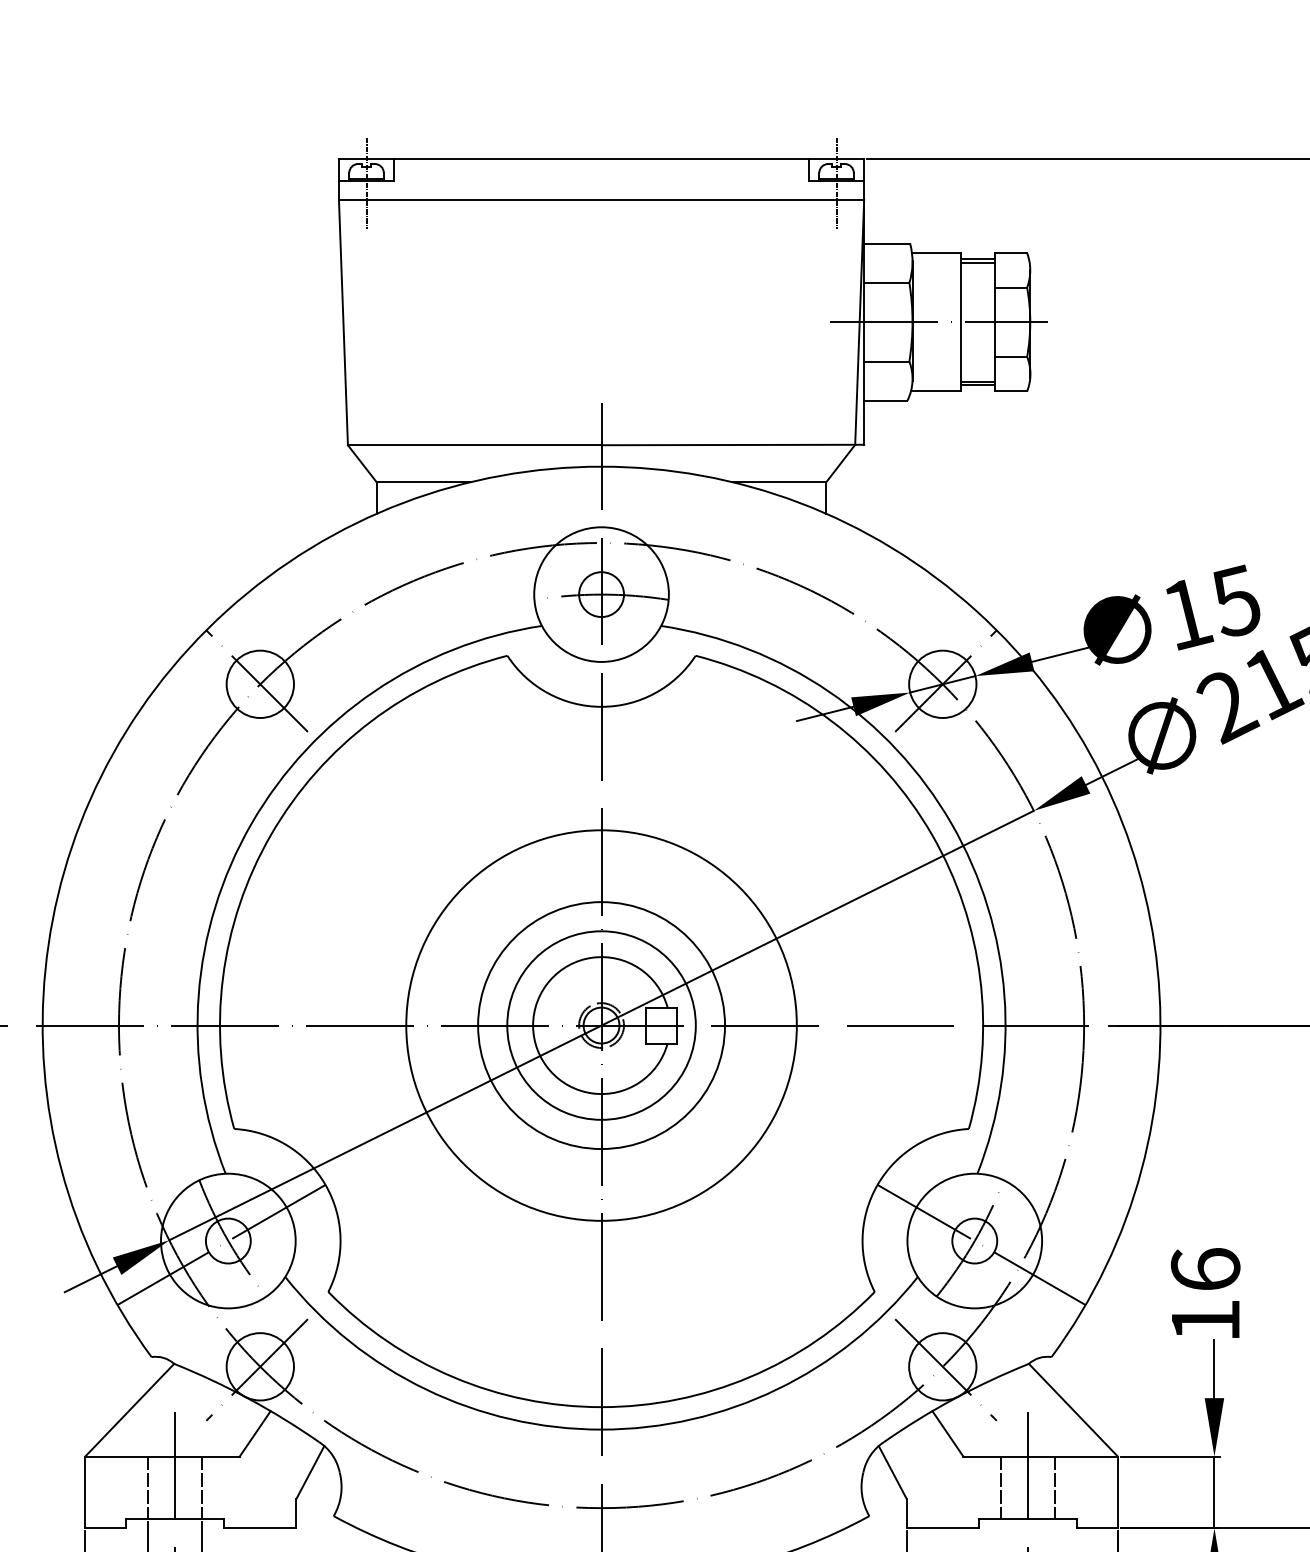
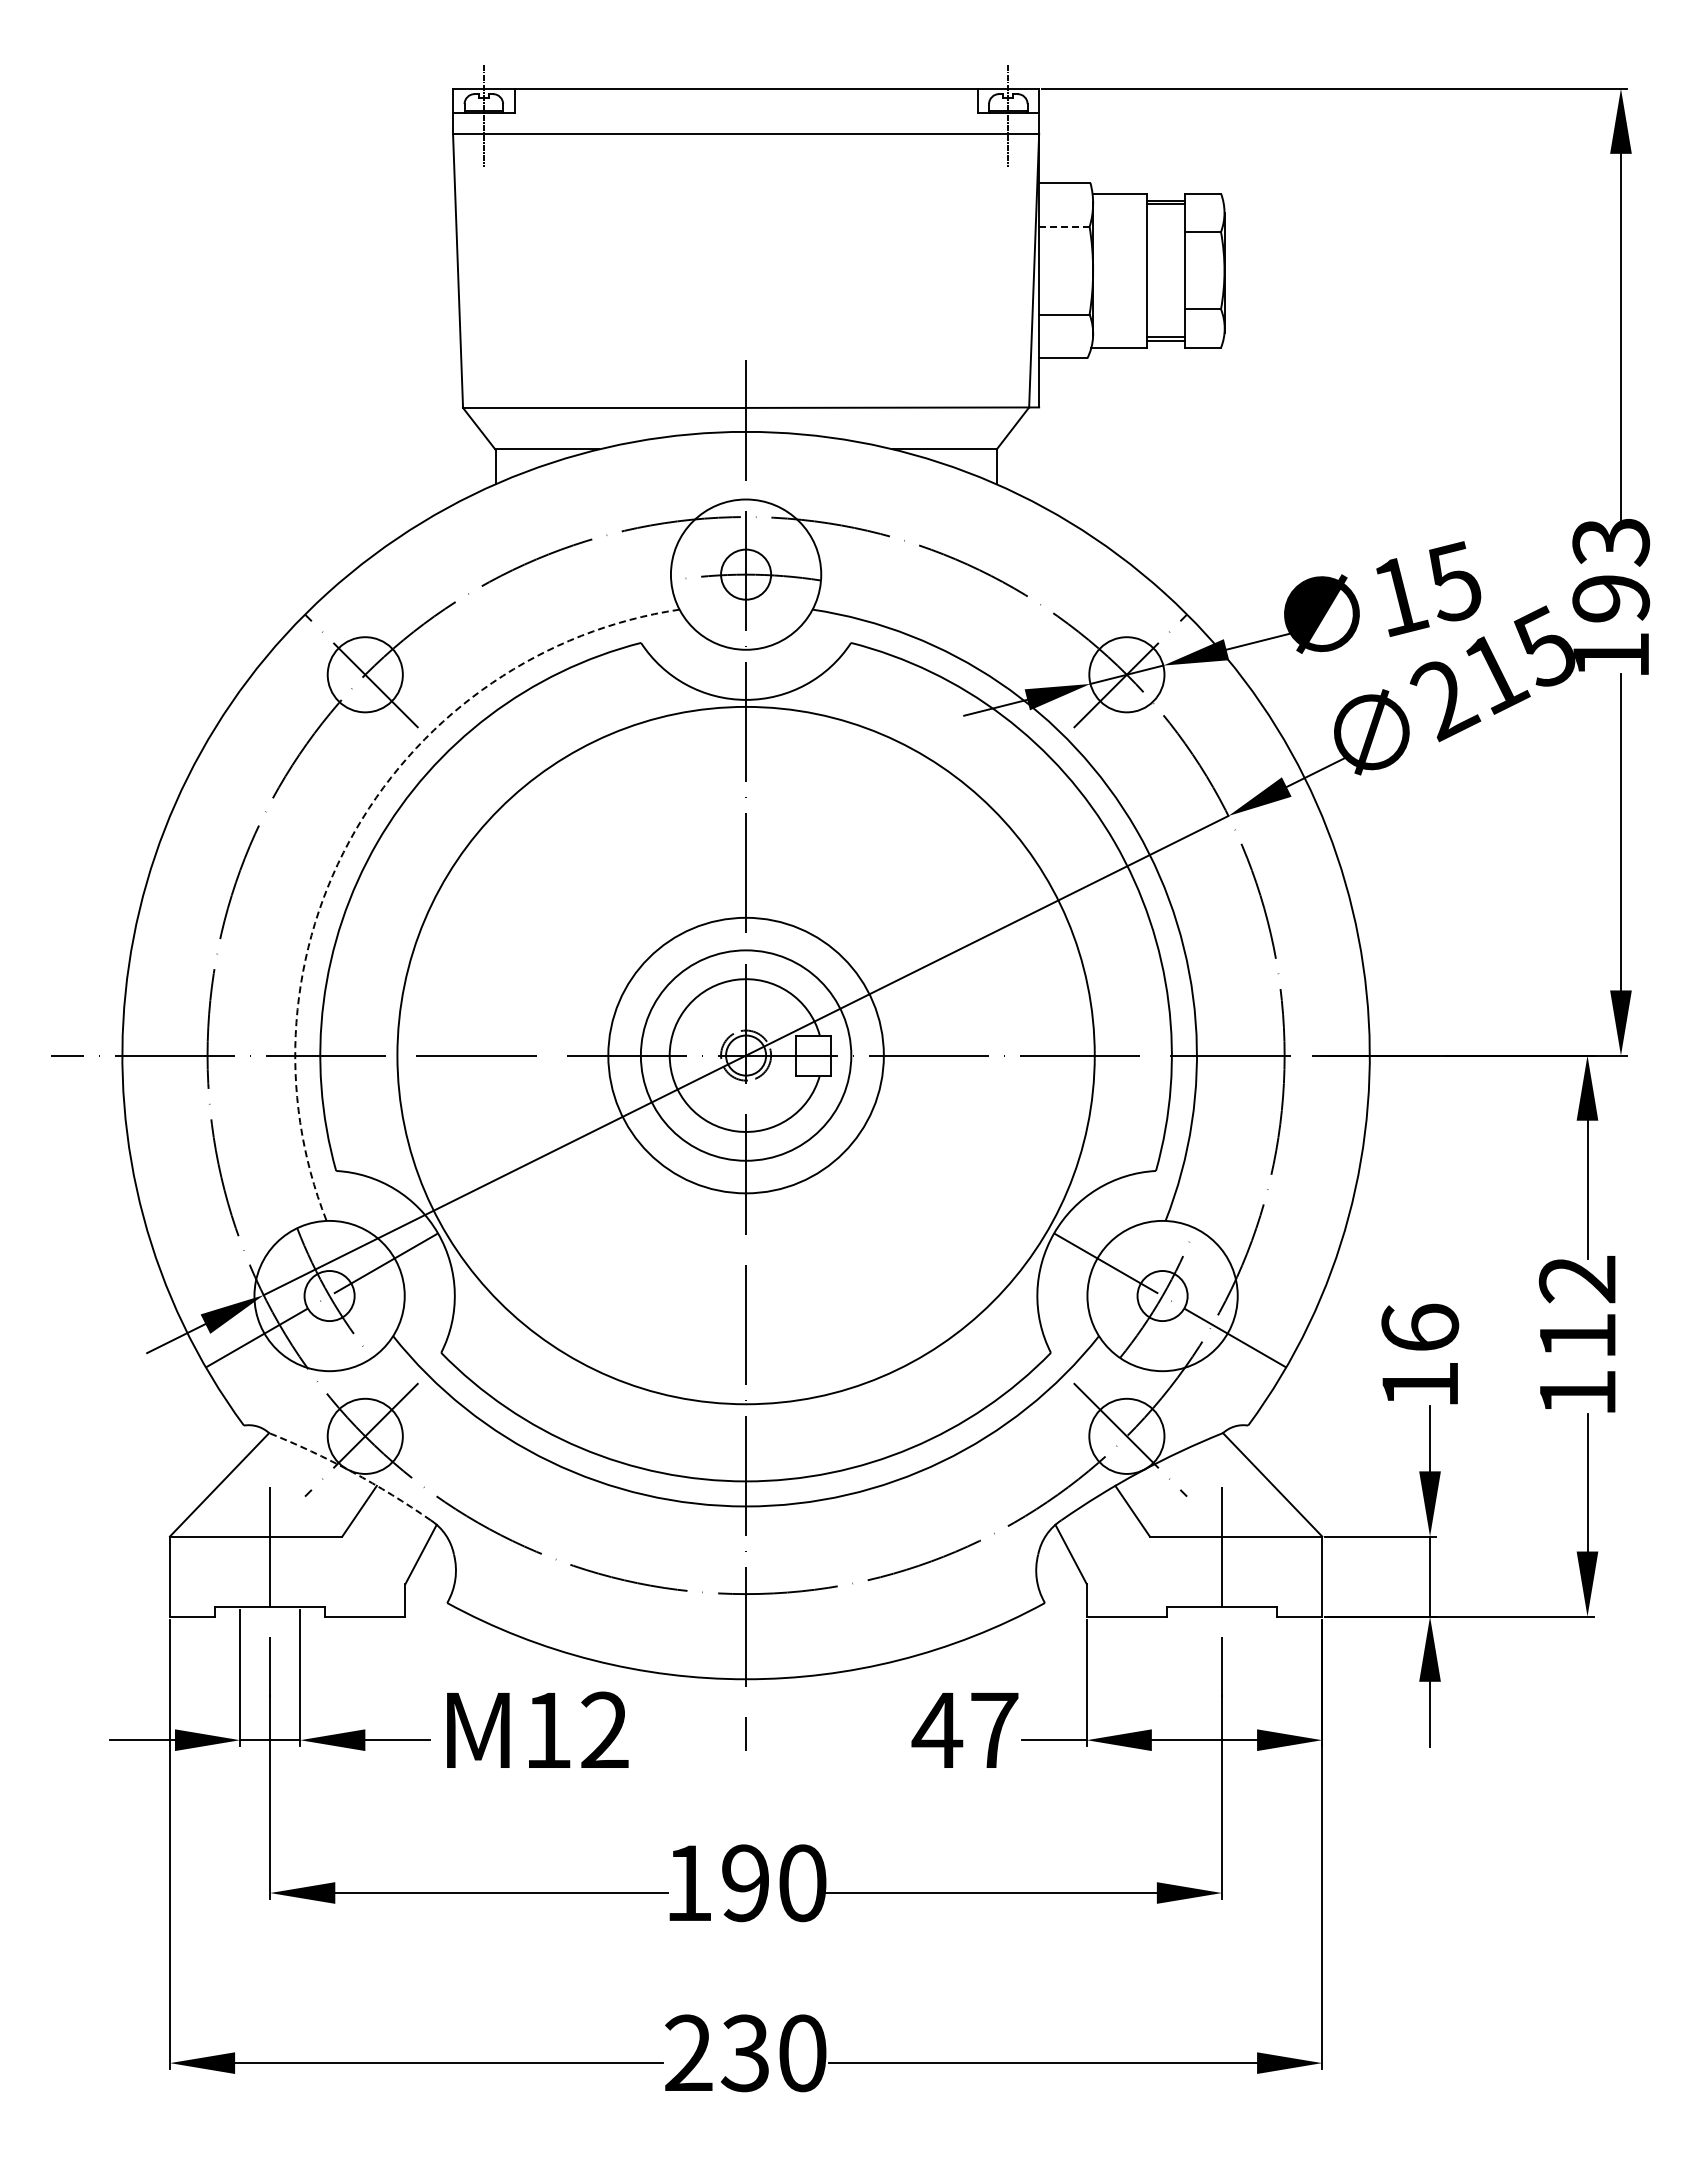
line: (886, 282) -> (1064, 226), solid -> dashed
line: (938, 322) -> (1122, 270), removed
arc: (251, 823) -> (355, 830), solid -> dashed
circle: (601, 1025) -> (746, 1055), size x1.6
arc: (248, 1399) -> (352, 1472), solid -> dashed
line: (148, 1487) -> (240, 1571), removed
line: (202, 1487) -> (300, 1571), removed
line: (1000, 1487) -> (1191, 1571), removed
line: (1055, 1487) -> (1252, 1571), removed

